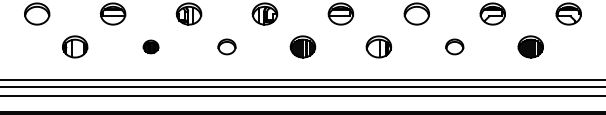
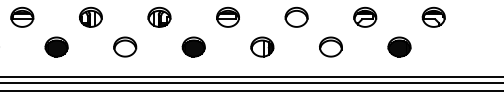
part: (150, 46) -> (56, 46), size x1.67
part: (226, 46) -> (124, 46), size x1.43
part: (454, 46) -> (330, 46), size x1.43

